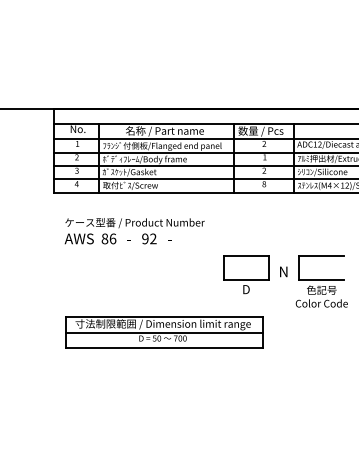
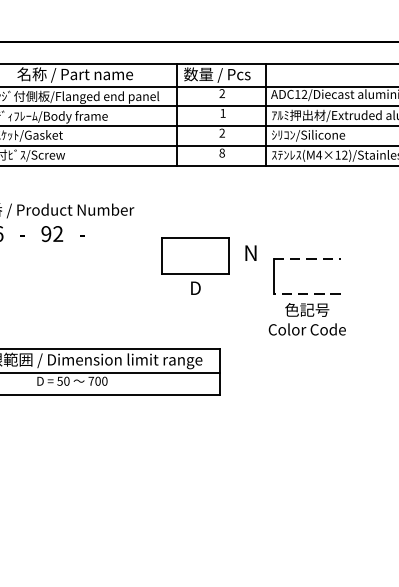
line: (321, 255) -> (306, 258), solid -> dashed
text: (283, 271) -> (250, 252), moved
part: (246, 274) -> (195, 265), moved
line: (321, 279) -> (306, 294), solid -> dashed

